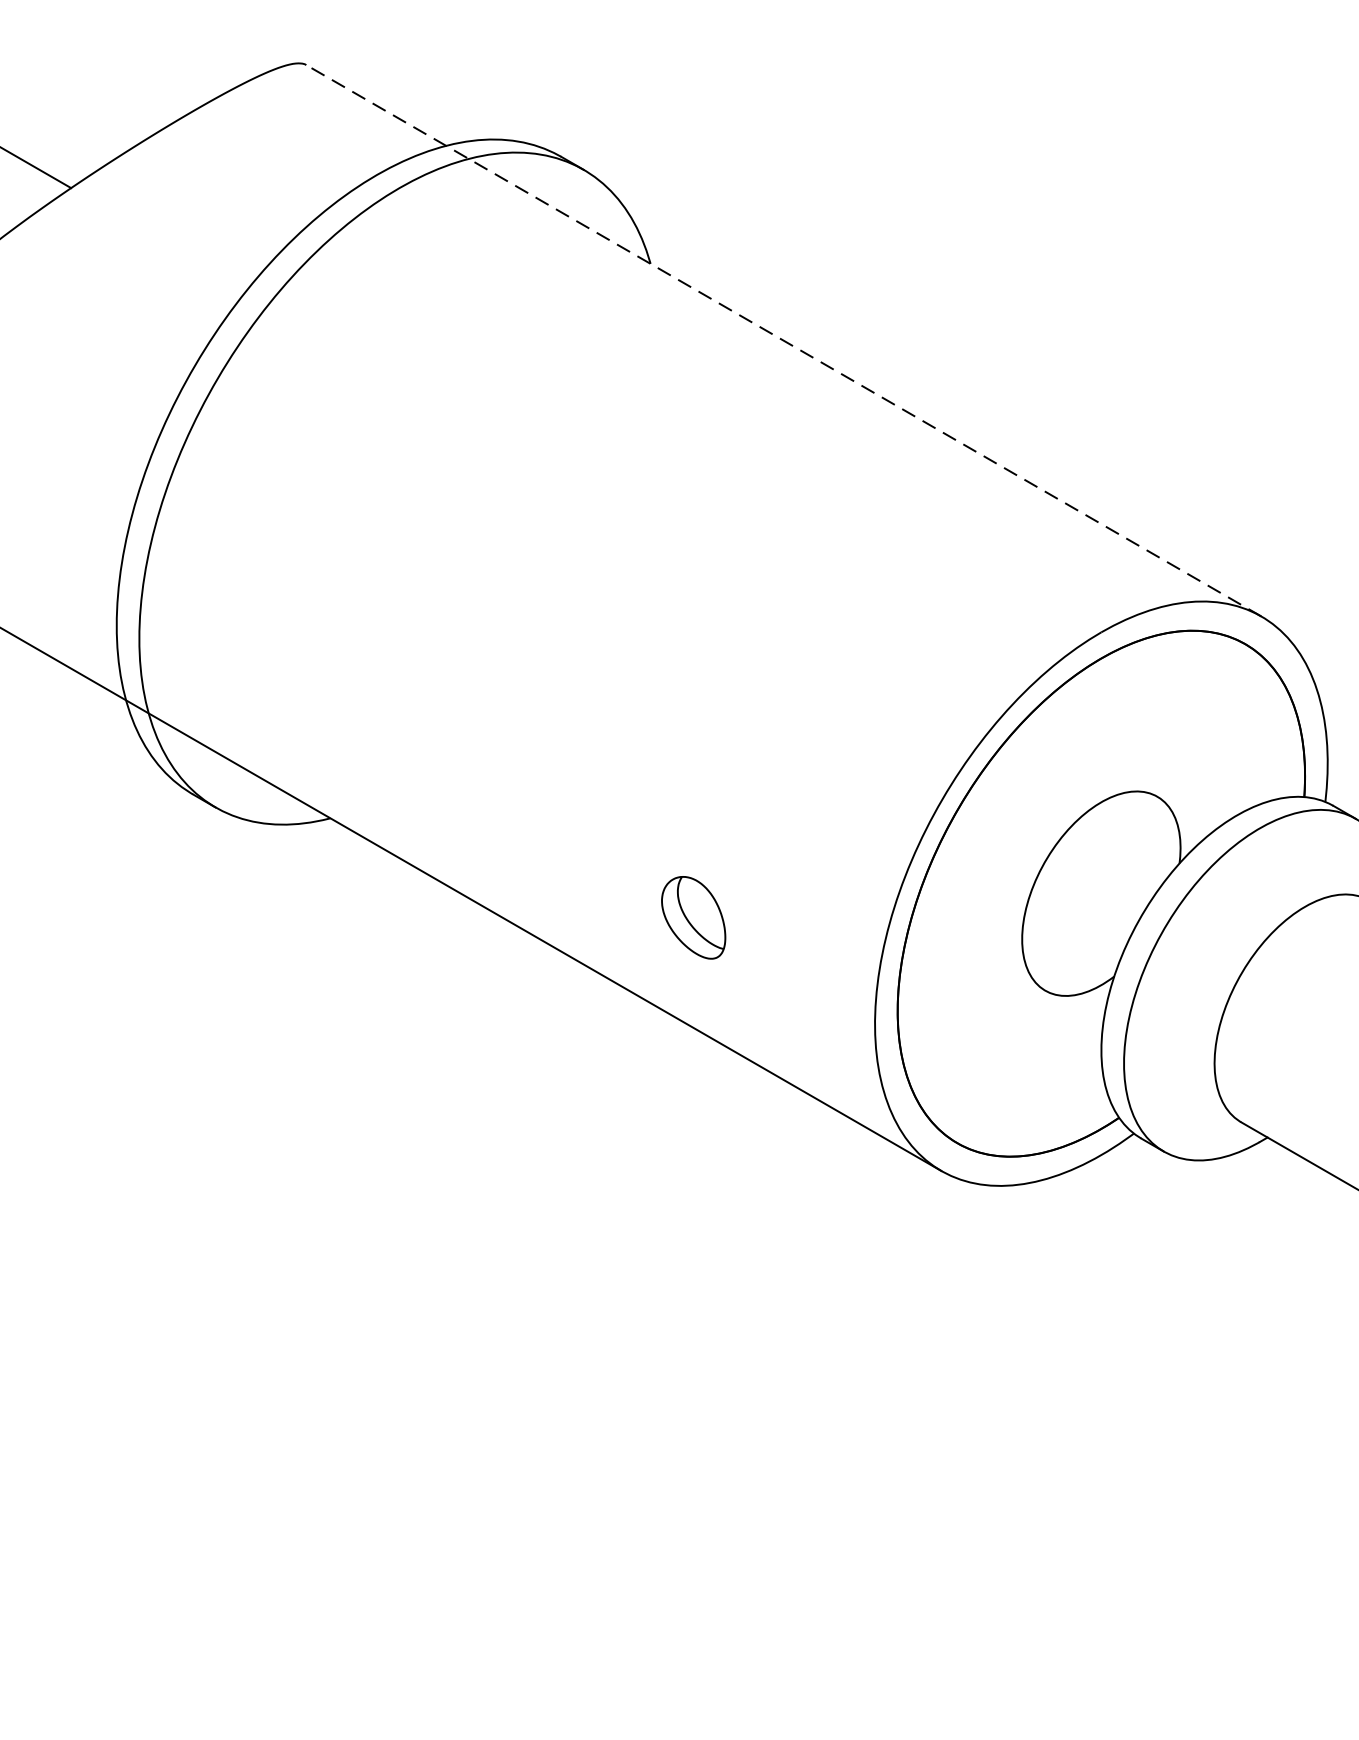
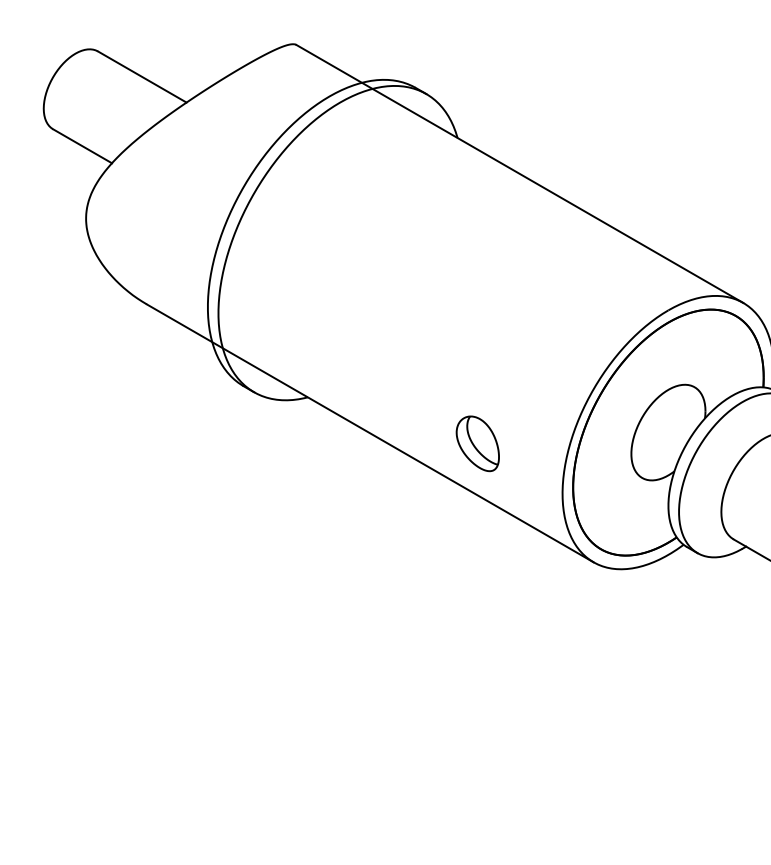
line: (782, 341) -> (519, 174), dashed -> solid
part: (693, 916) -> (477, 443), size x1.43

